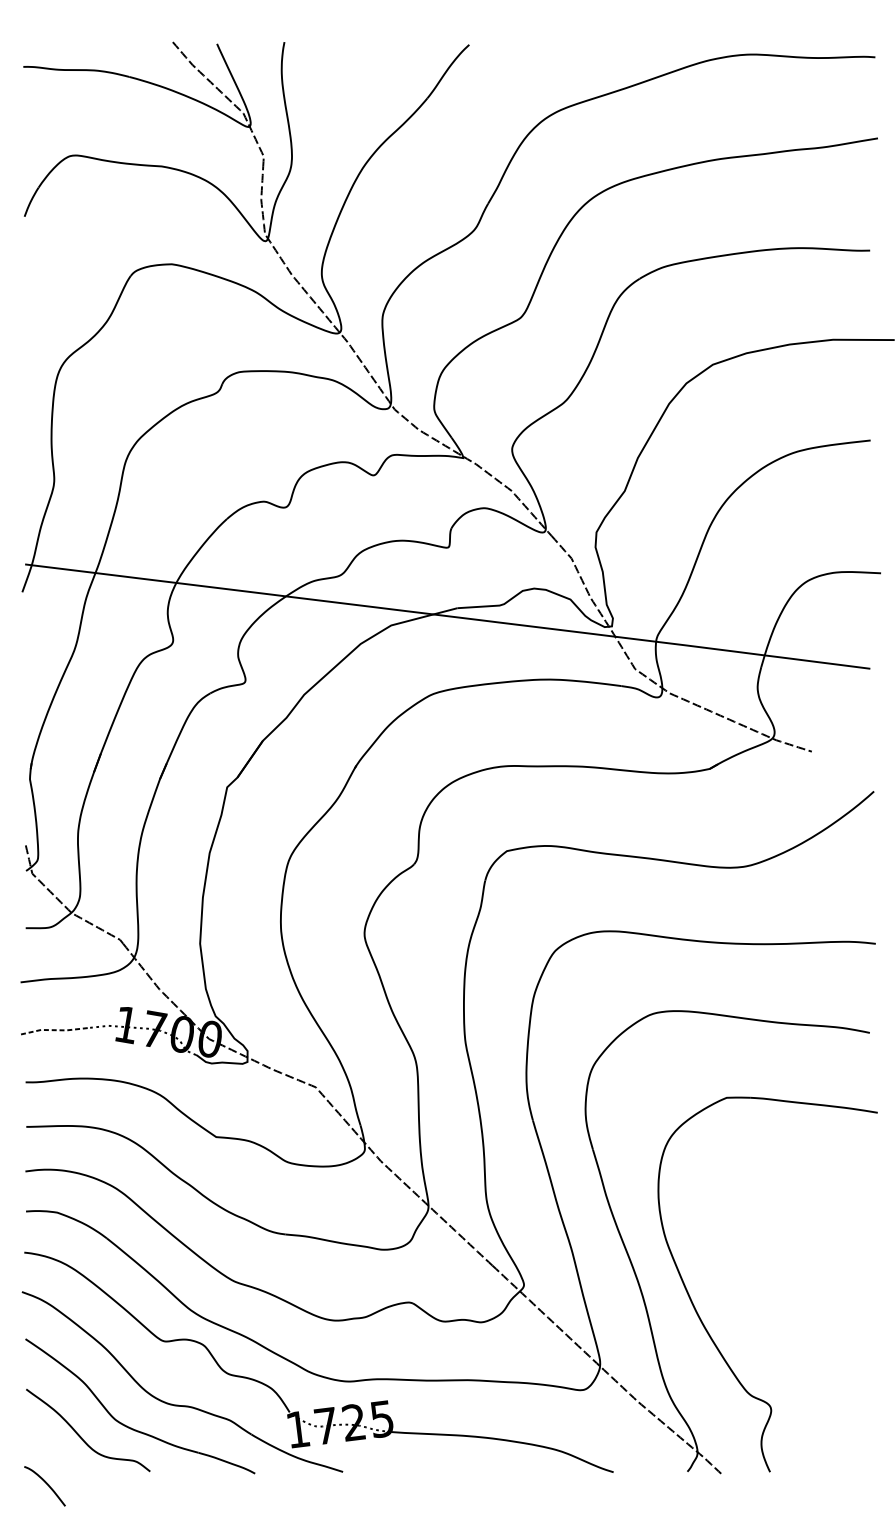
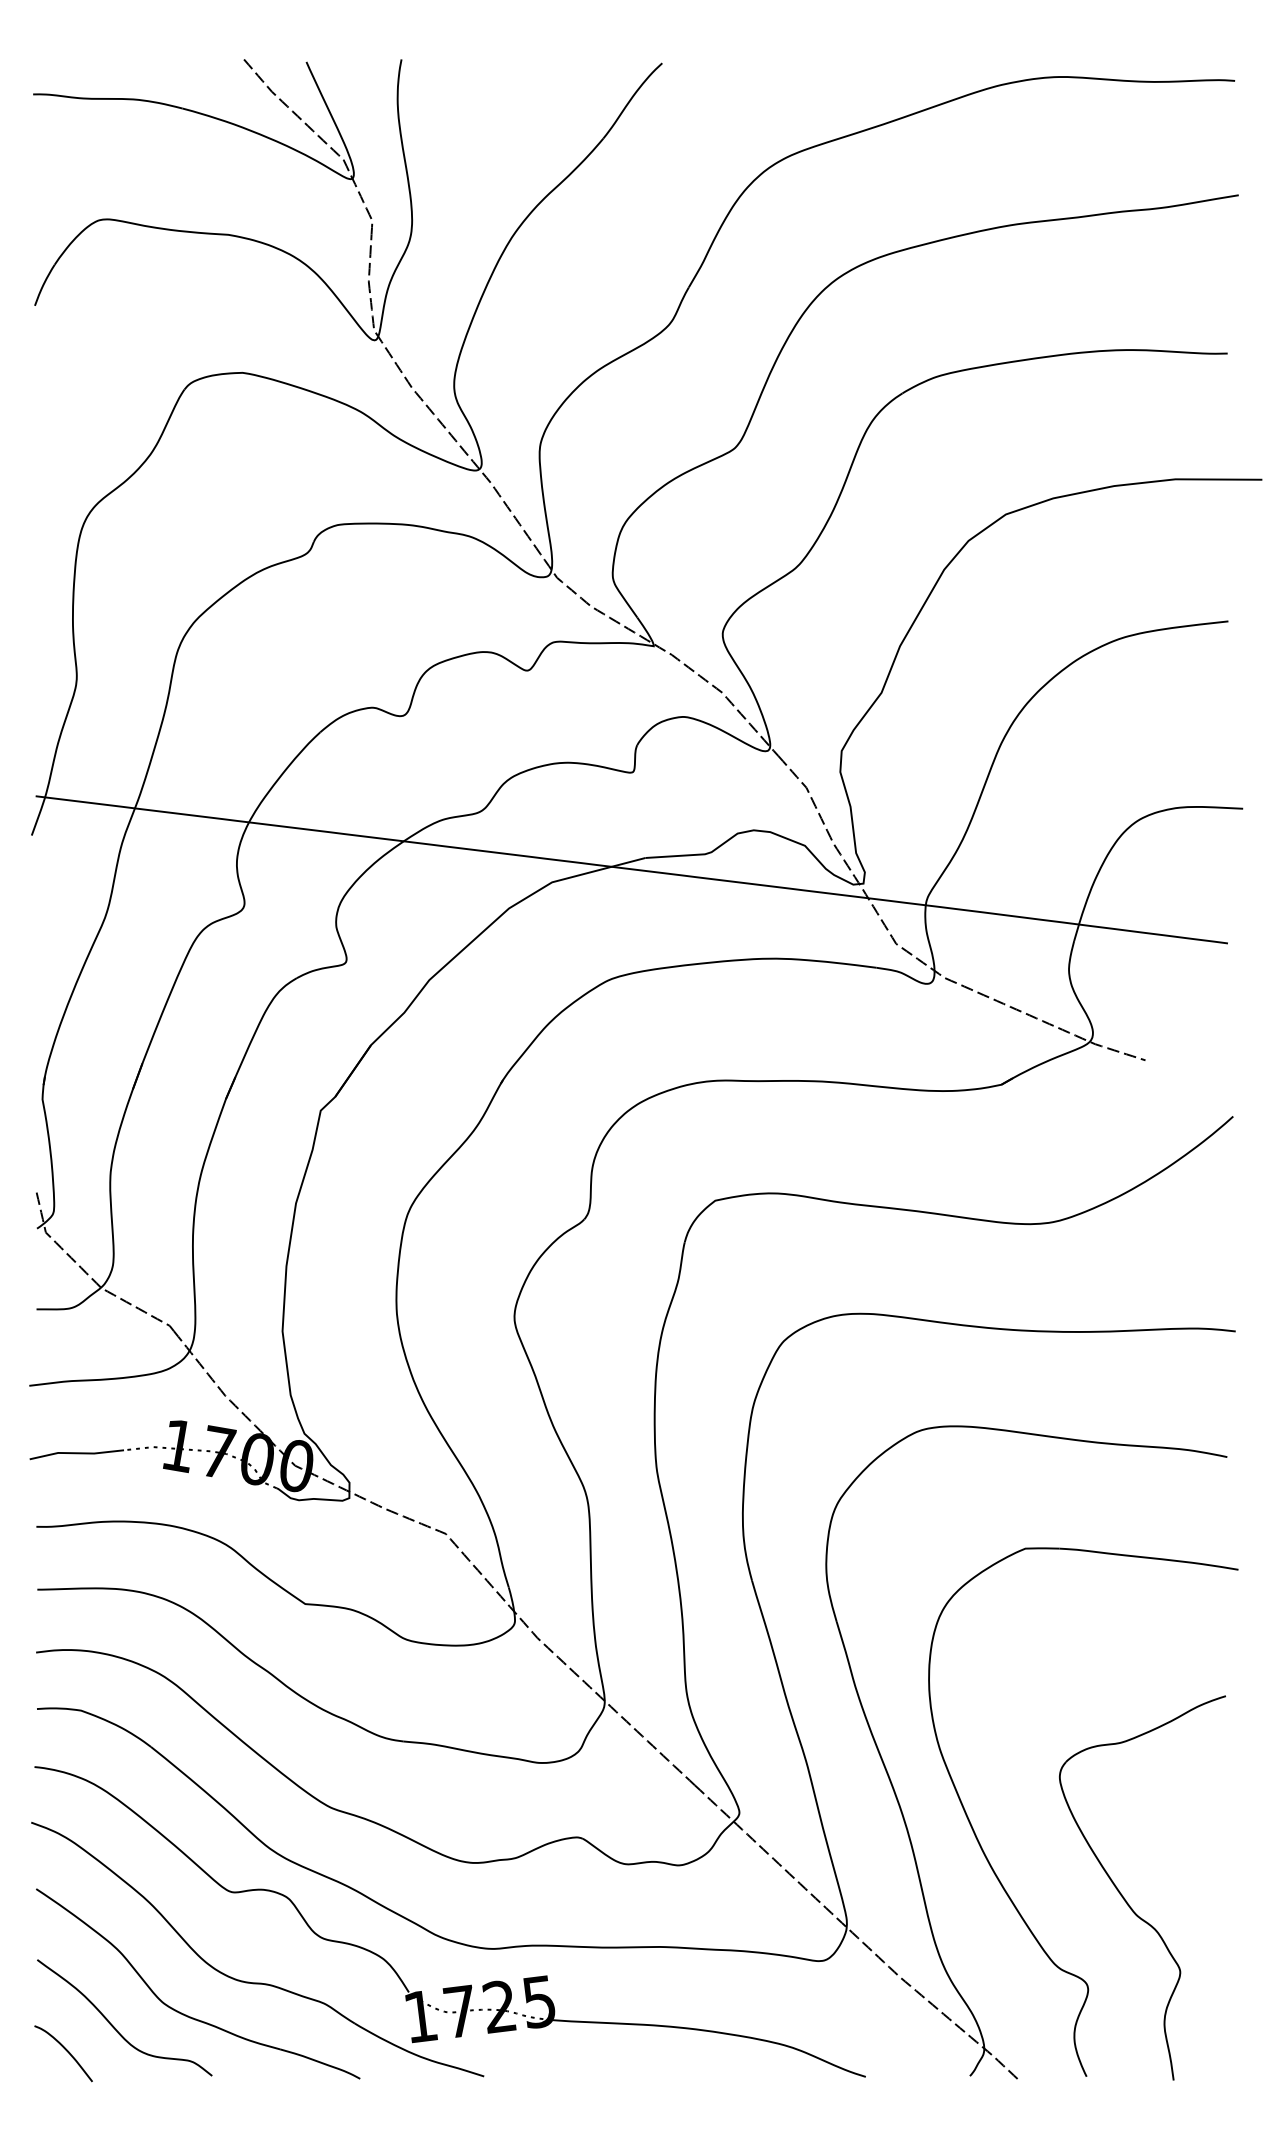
line: (53, 1030) -> (75, 1453), dashed -> solid
part: (799, 1347) -> (1127, 1901), added
curve: (46, 1484) -> (65, 2050), moved

